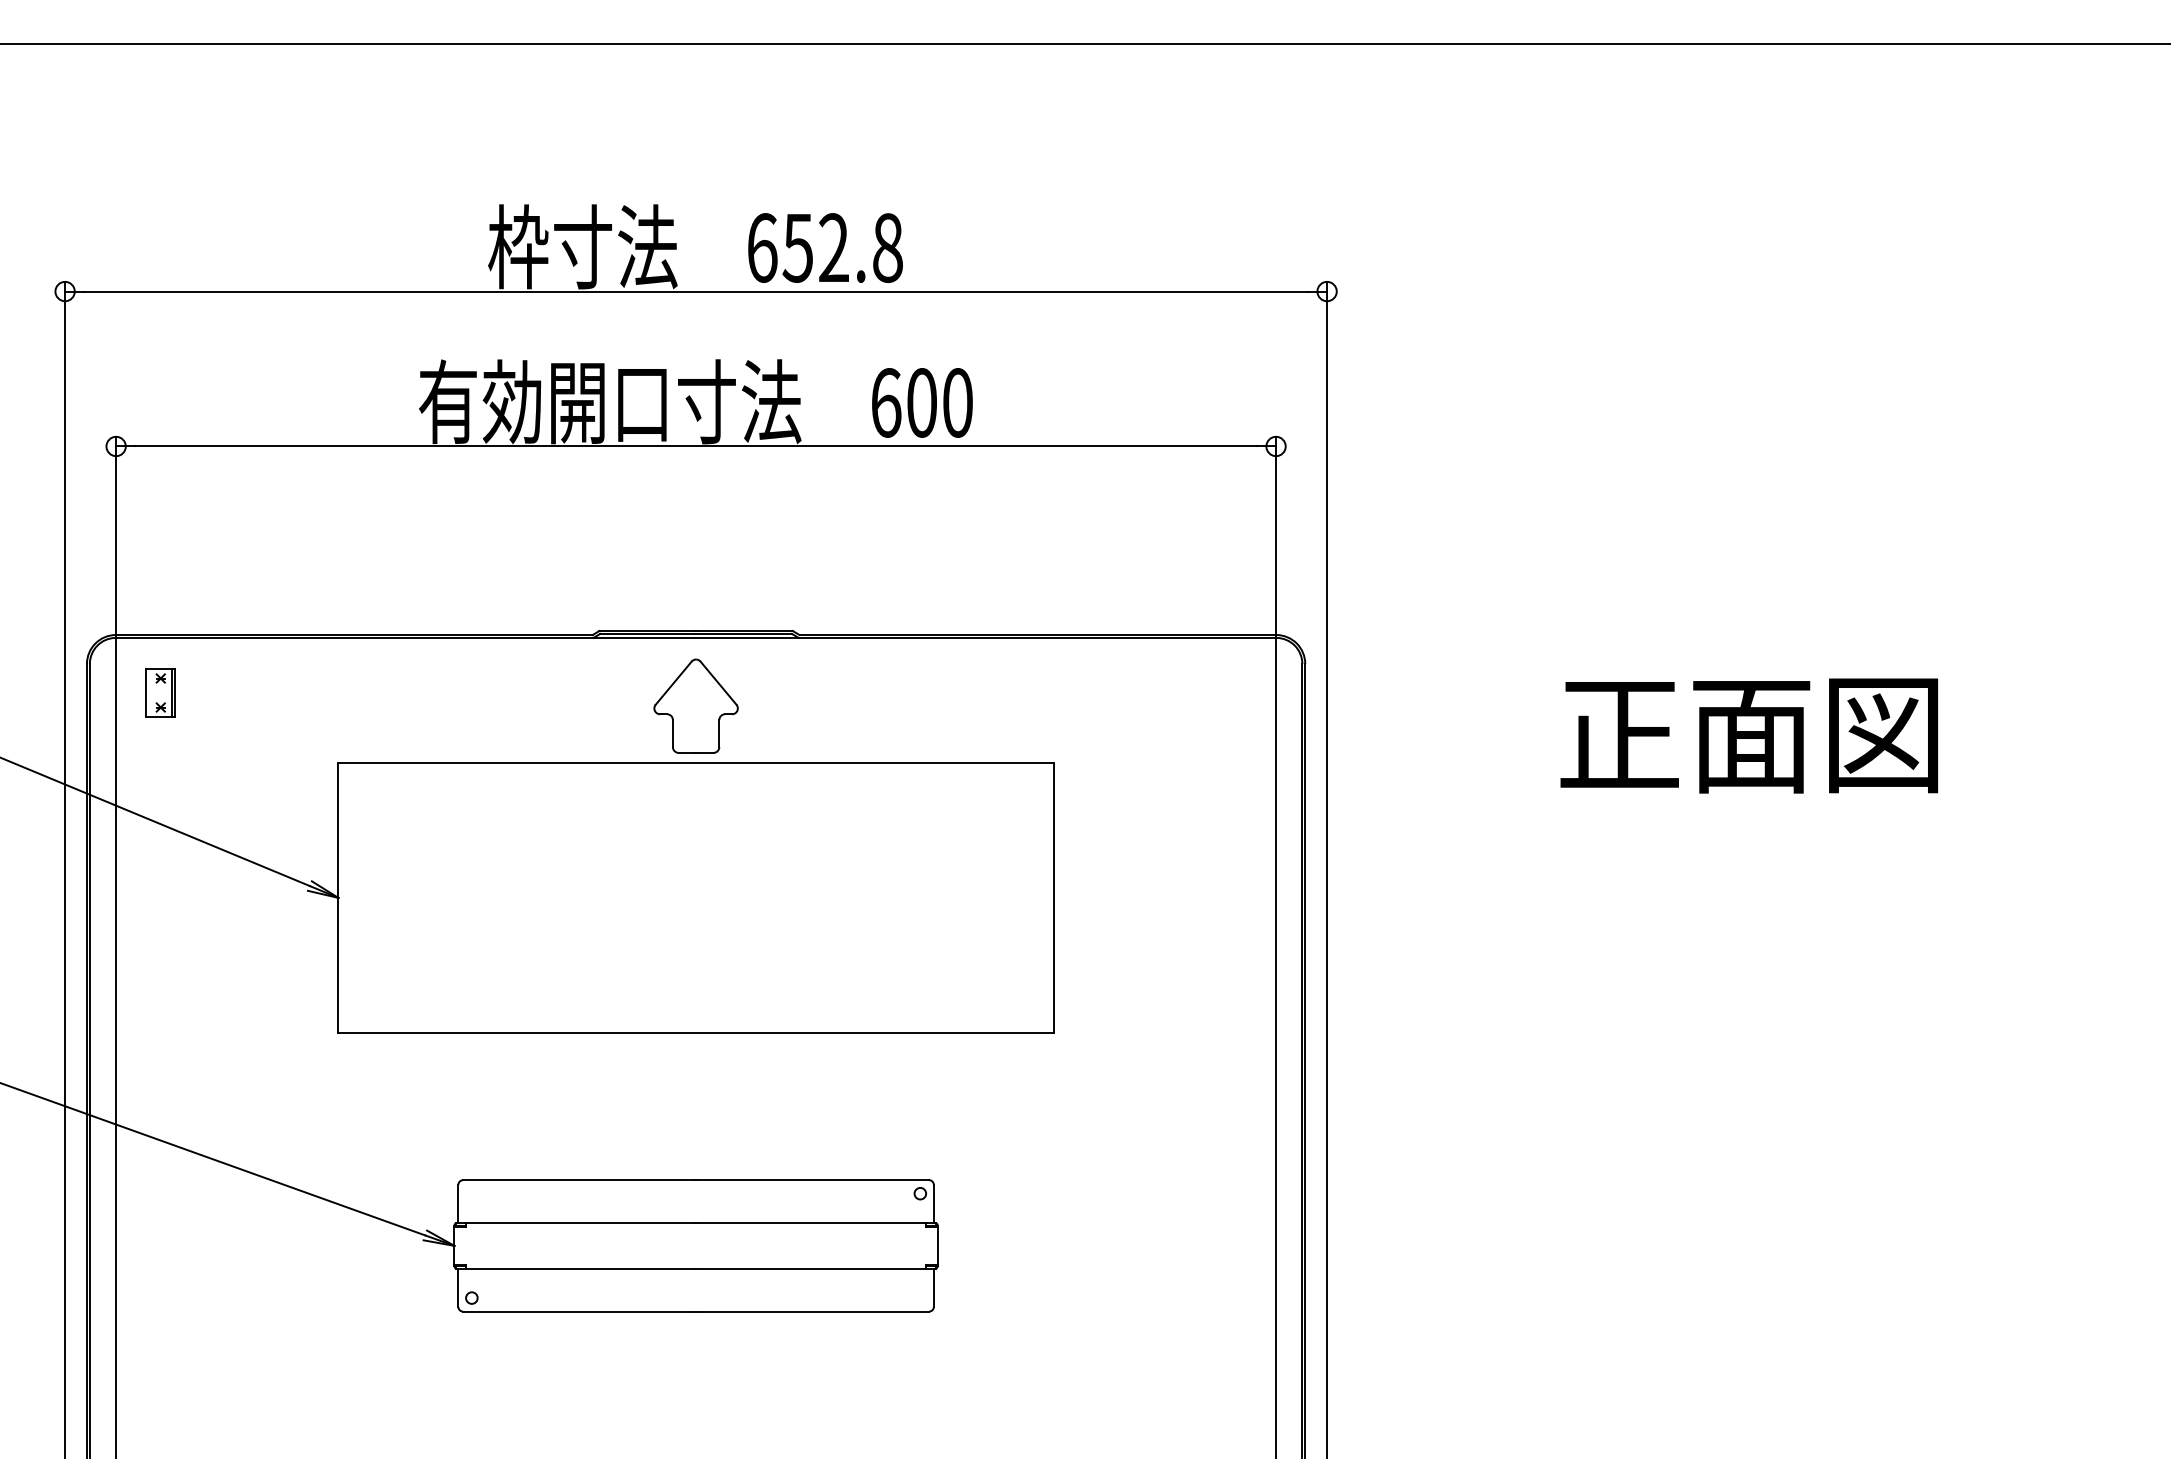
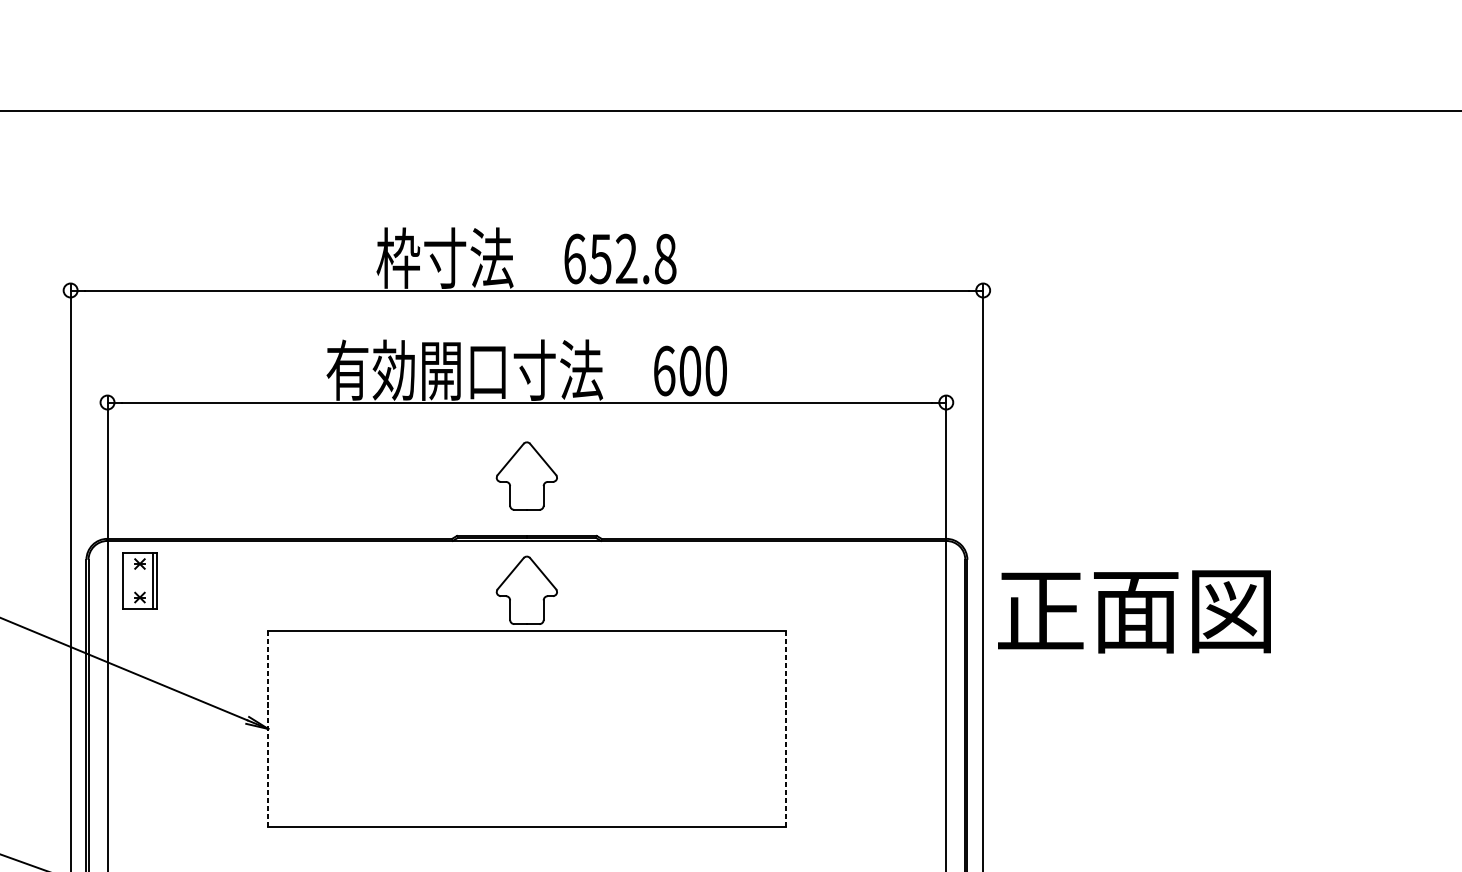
part: (695, 547) -> (526, 475), added
part: (160, 692) -> (139, 580), size x1.6
text: (1748, 735) -> (1133, 611), moved
line: (338, 897) -> (268, 728), solid -> dashed
line: (1053, 897) -> (785, 728), solid -> dashed

